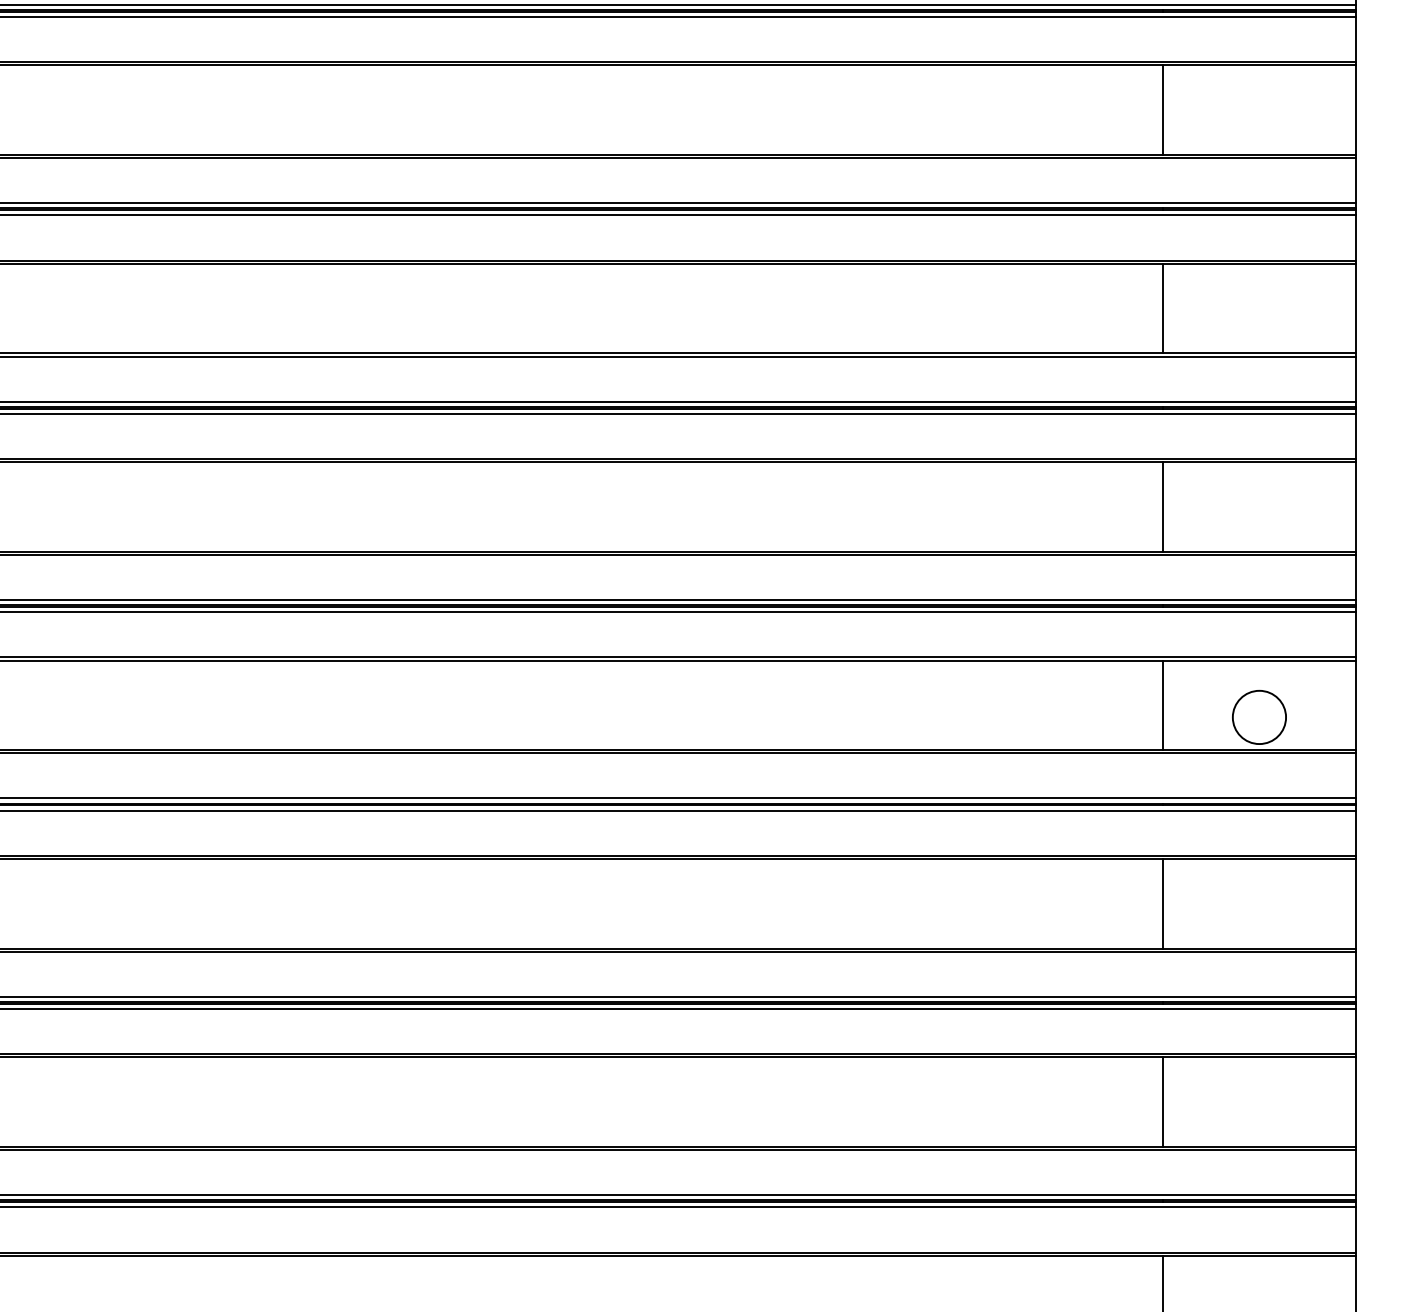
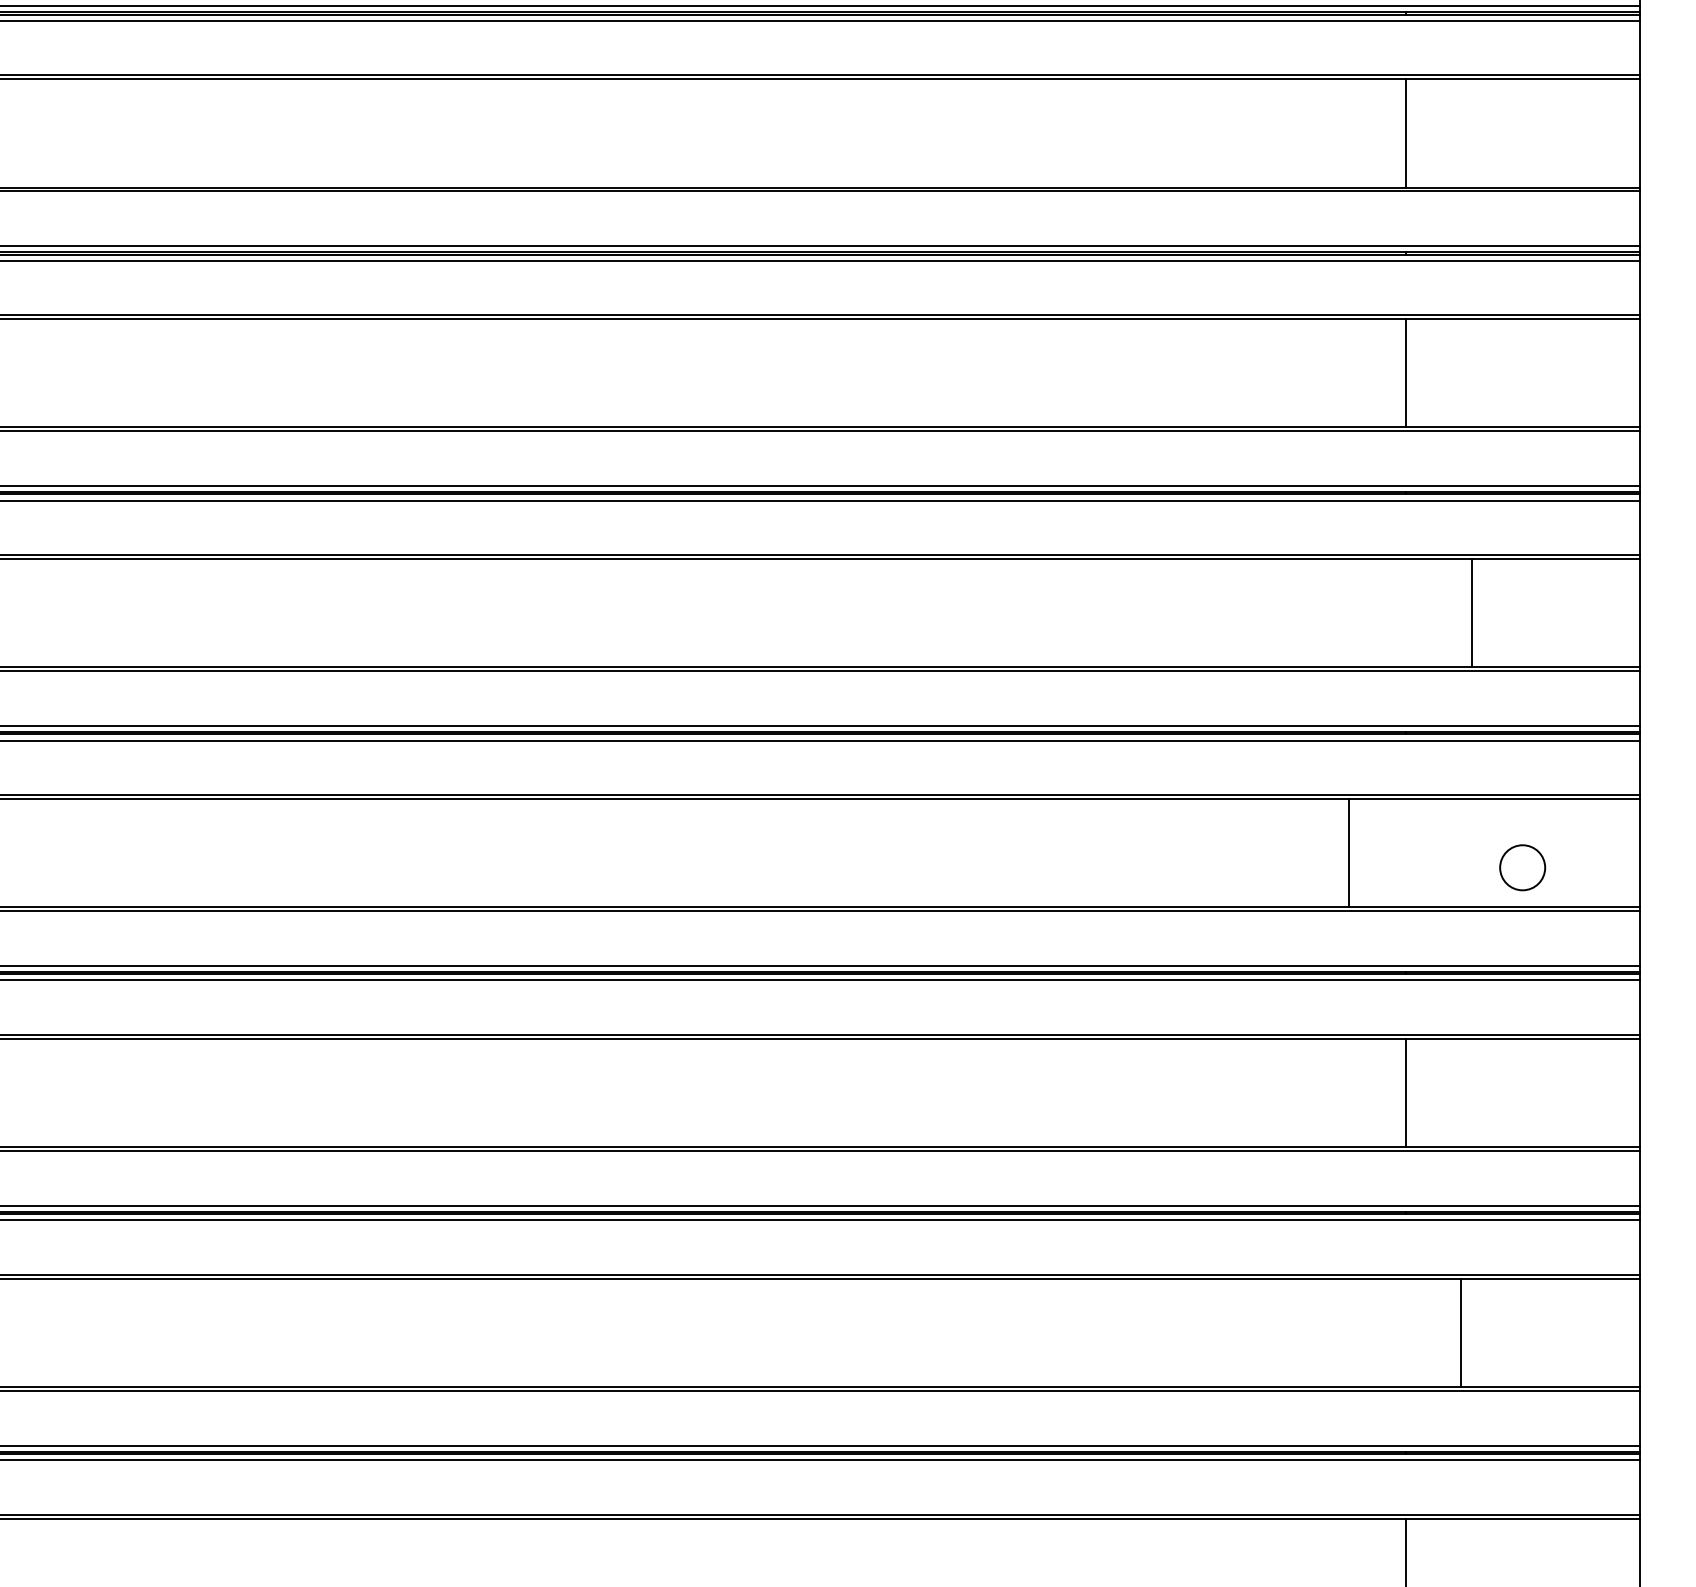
line: (1162, 507) -> (1471, 613), moved
line: (1162, 705) -> (1348, 853), moved
circle: (1259, 717) -> (1522, 867), size x0.7
line: (1162, 1101) -> (1460, 1332), moved

